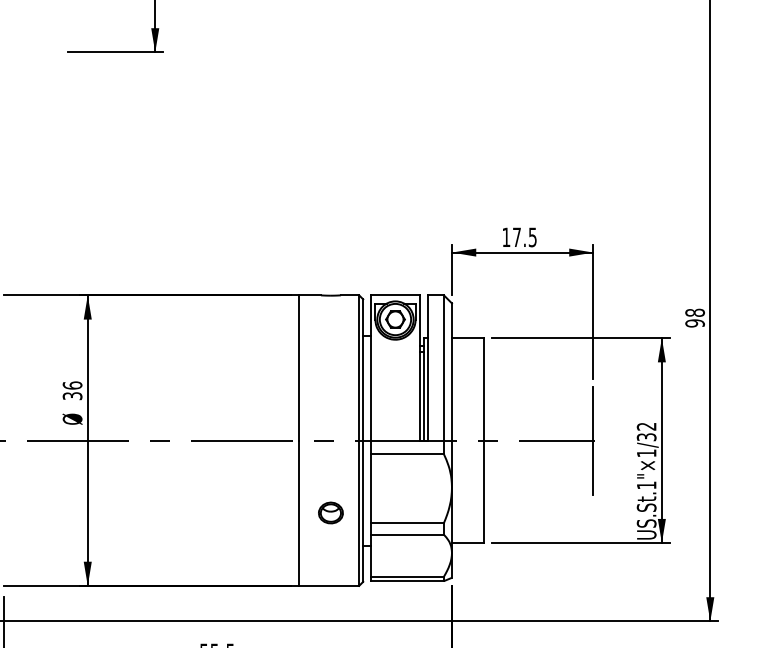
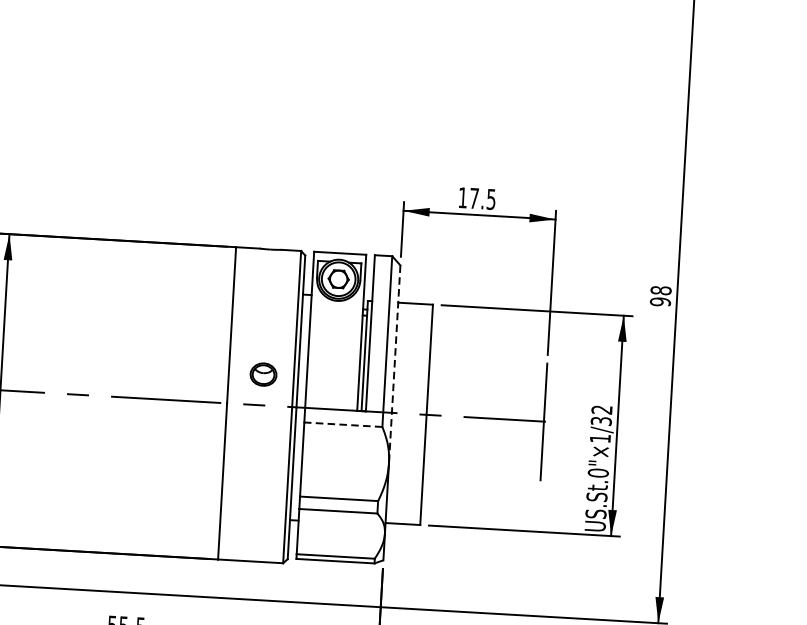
line: (451, 395) -> (394, 364), solid -> dashed
line: (407, 454) -> (343, 425), solid -> dashed
text: (646, 485) -> (598, 473), US.St.1"×1/32 -> US.St.0"×1/32
part: (330, 512) -> (263, 374), moved

